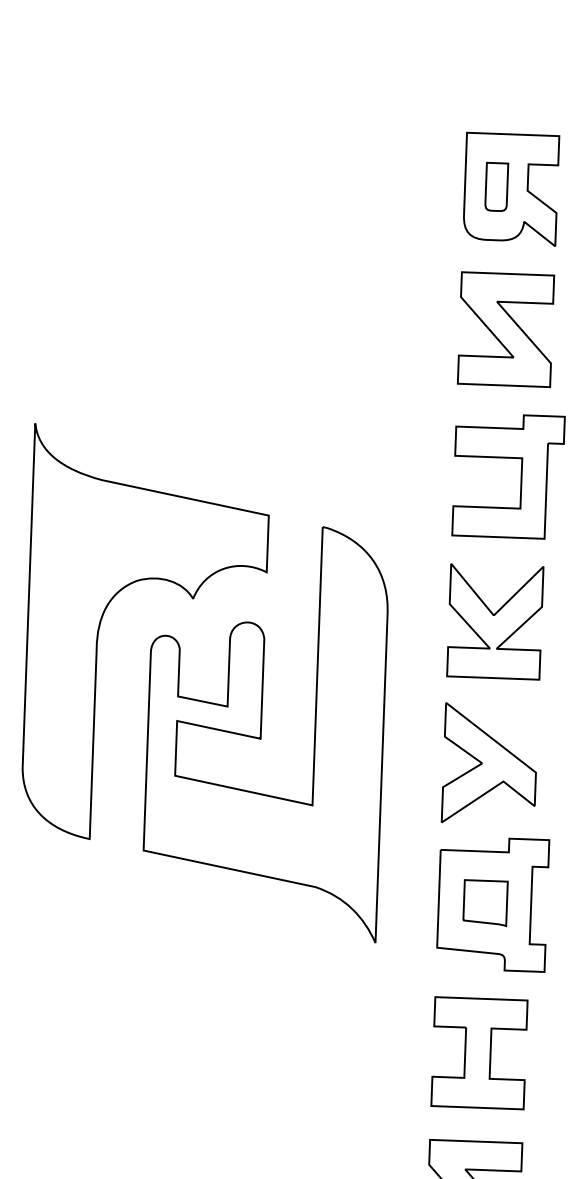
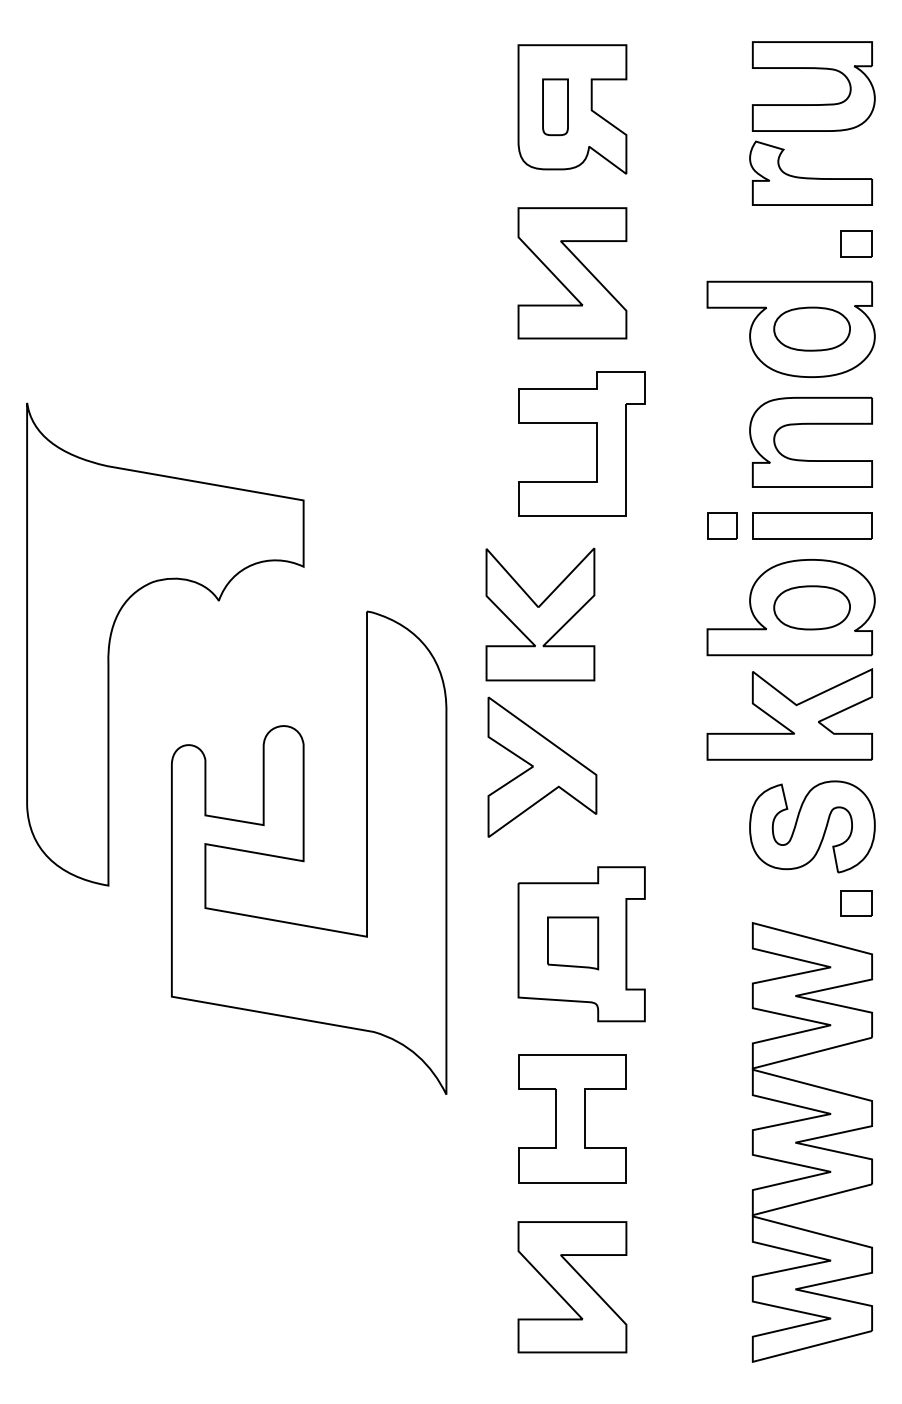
part: (495, 621) -> (540, 614), moved
part: (265, 731) -> (309, 852), moved
part: (490, 763) -> (542, 766), moved

